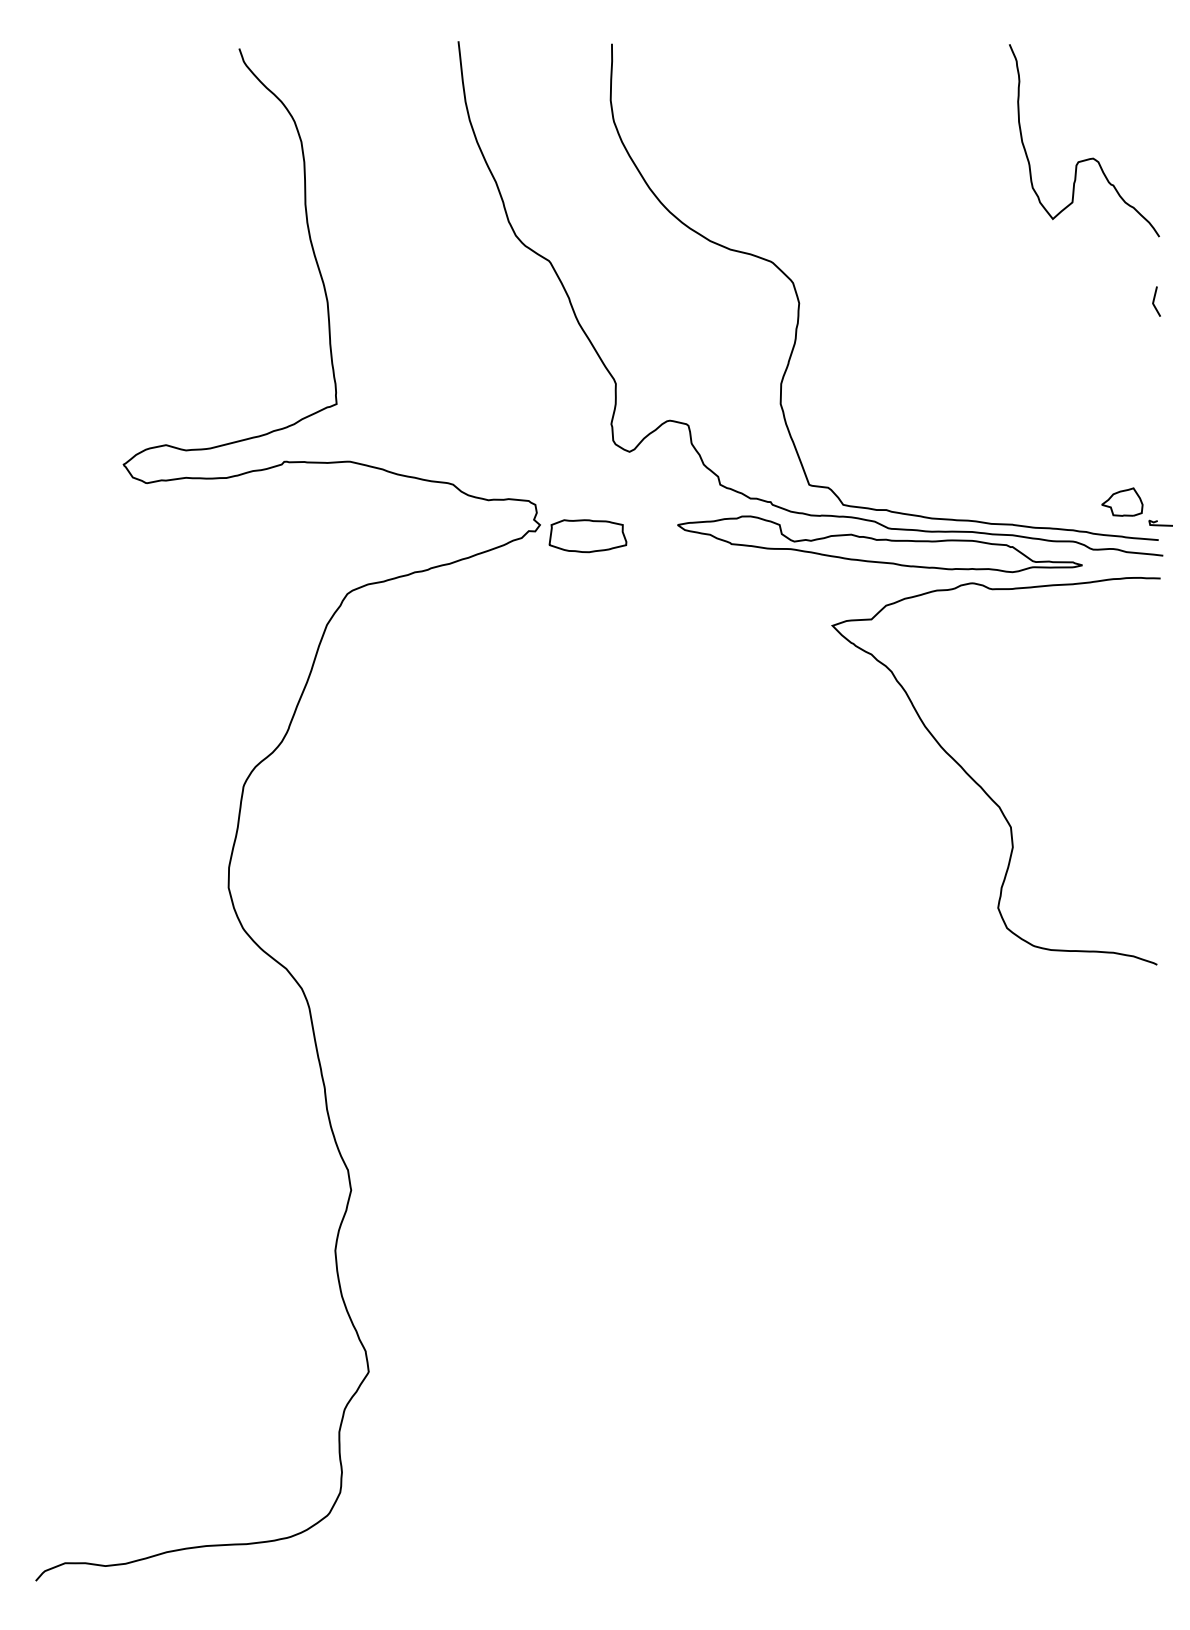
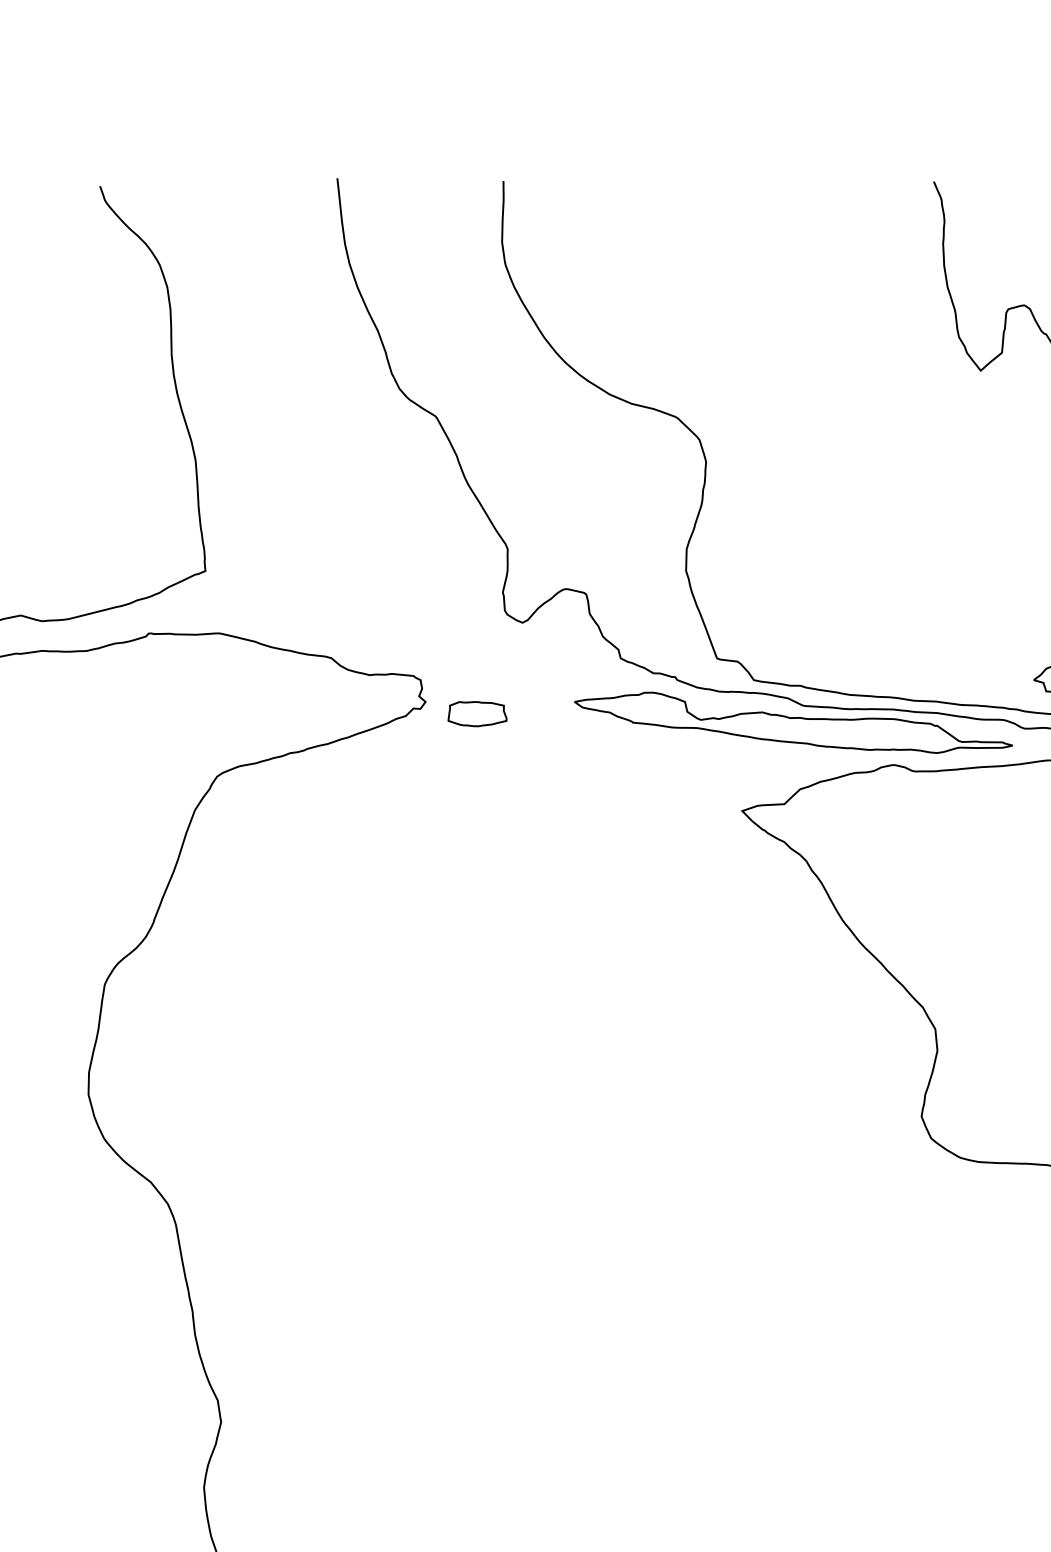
part: (587, 536) -> (476, 714), size x0.7

